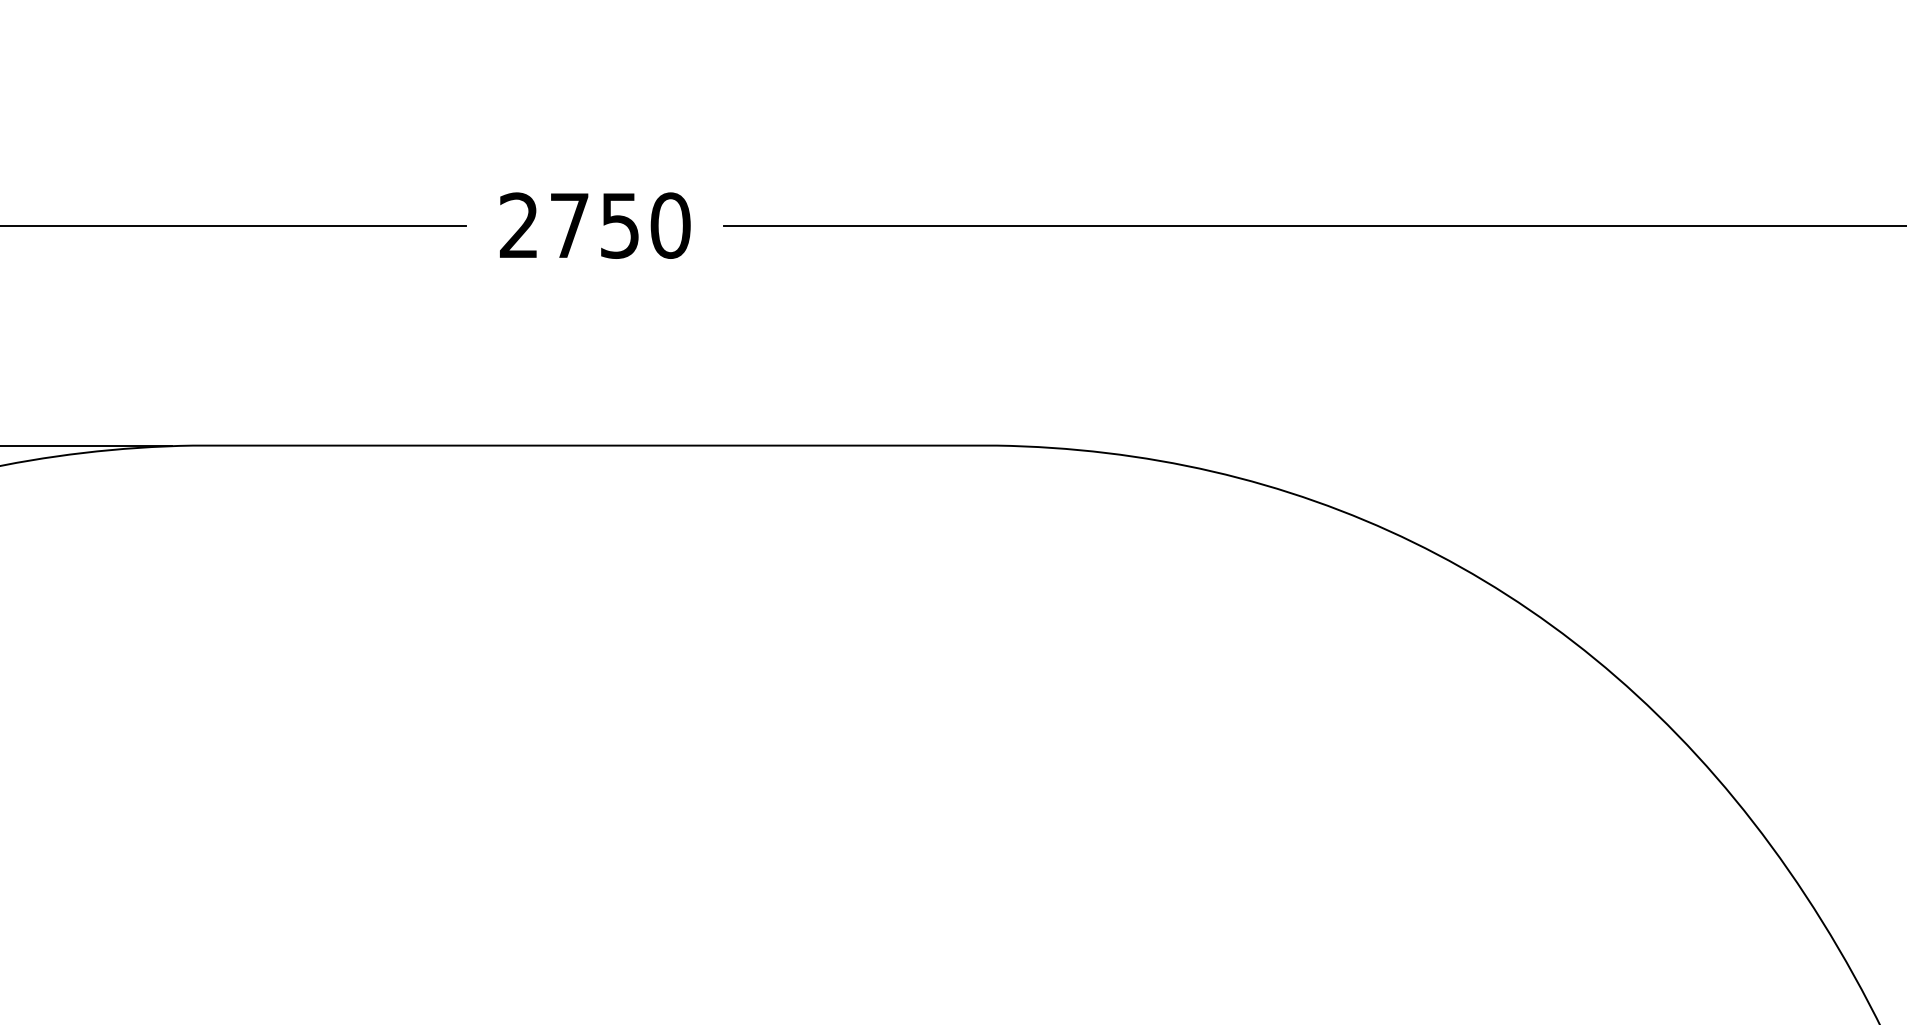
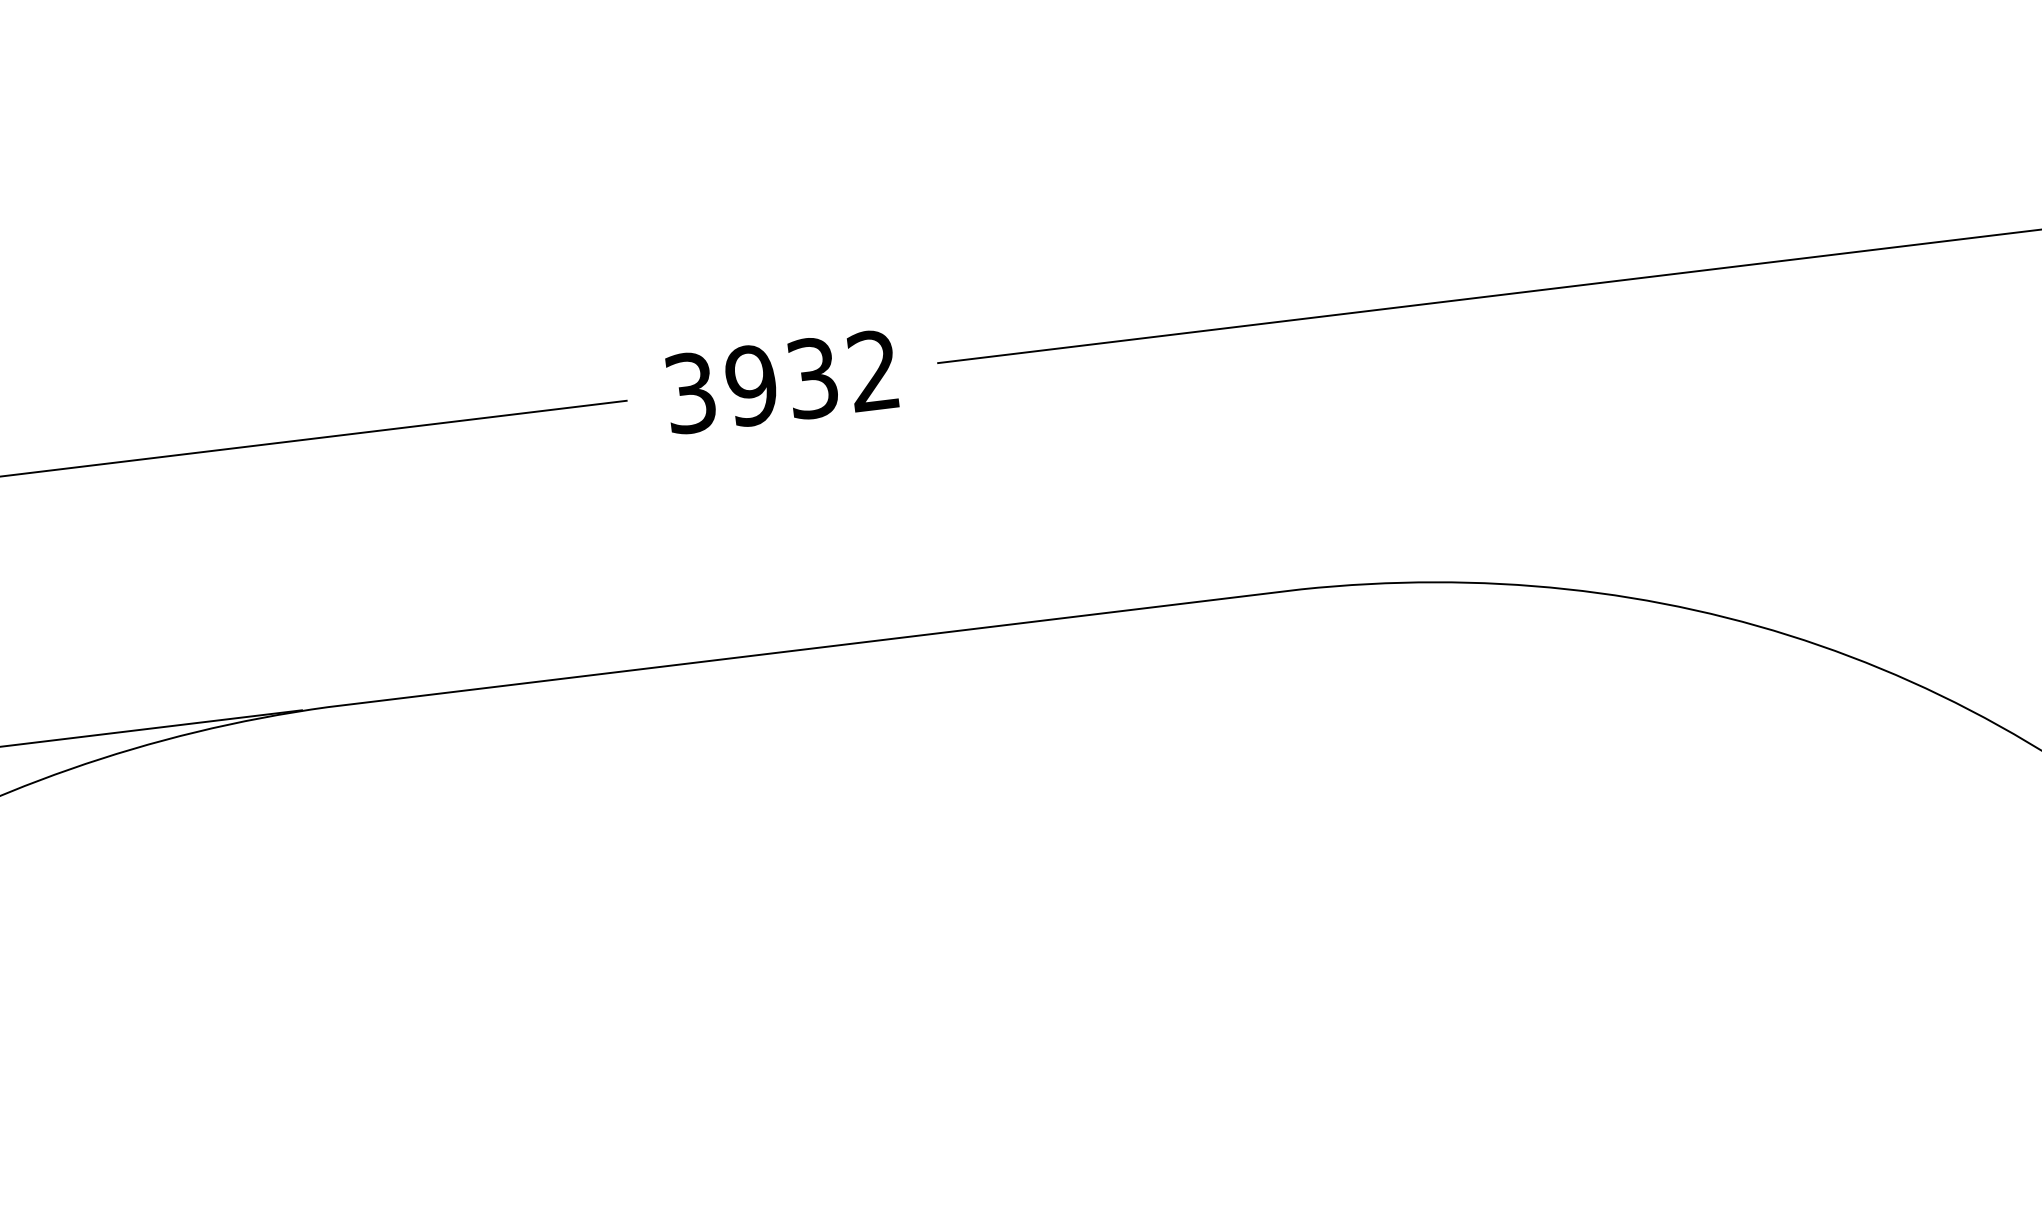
text: (594, 225) -> (781, 381), 2750 -> 3932

